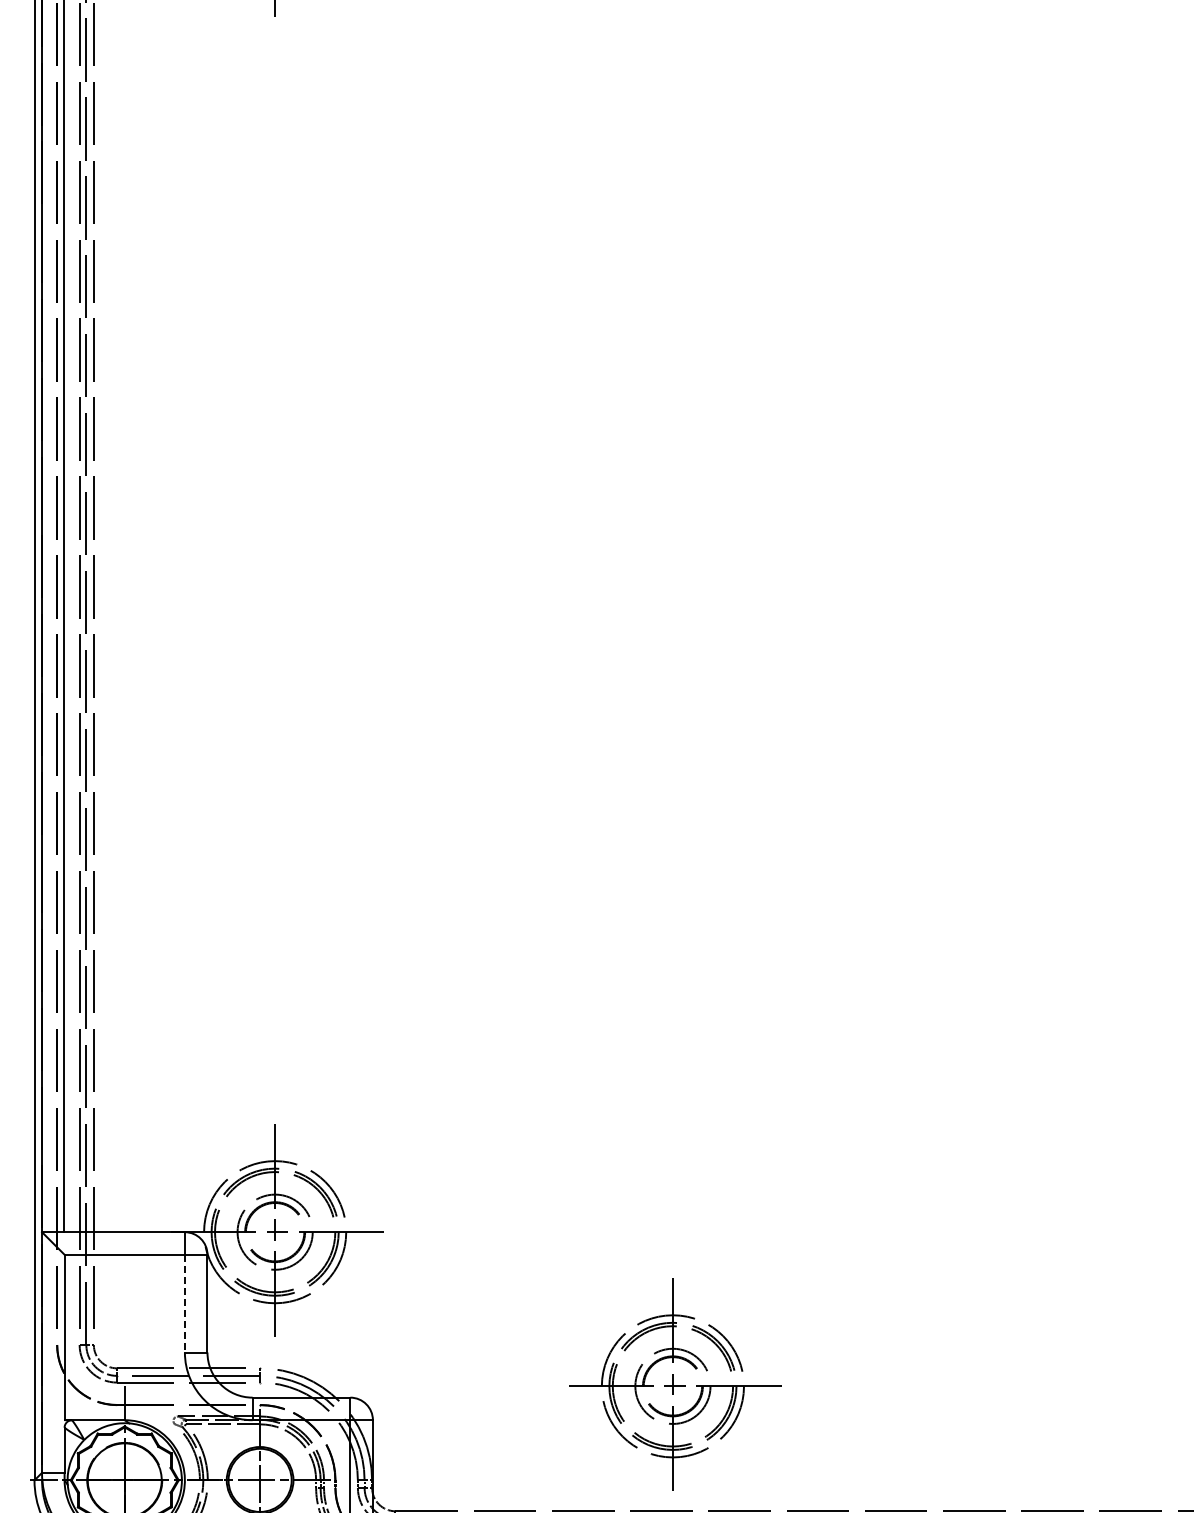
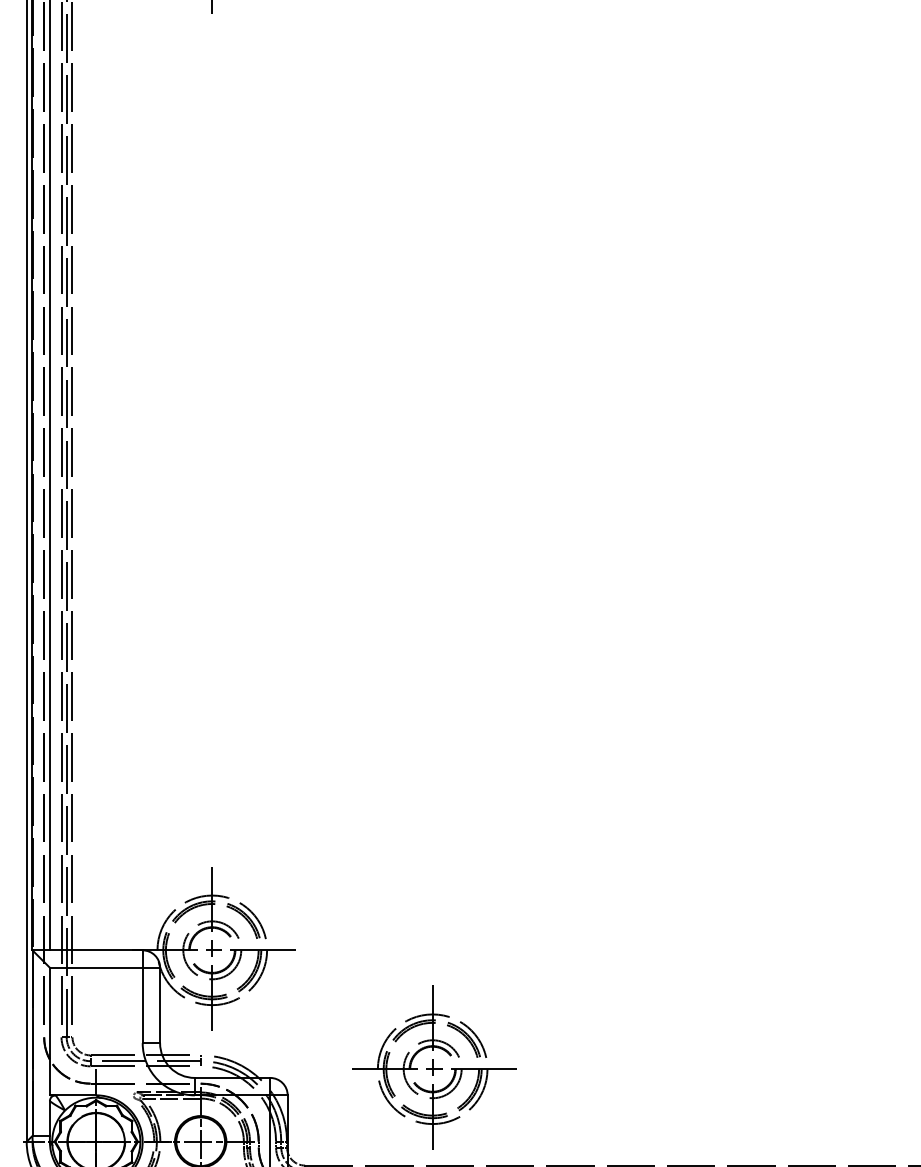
line: (184, 1303) -> (142, 1005), dashed -> solid
part: (675, 1384) -> (434, 1067), moved

